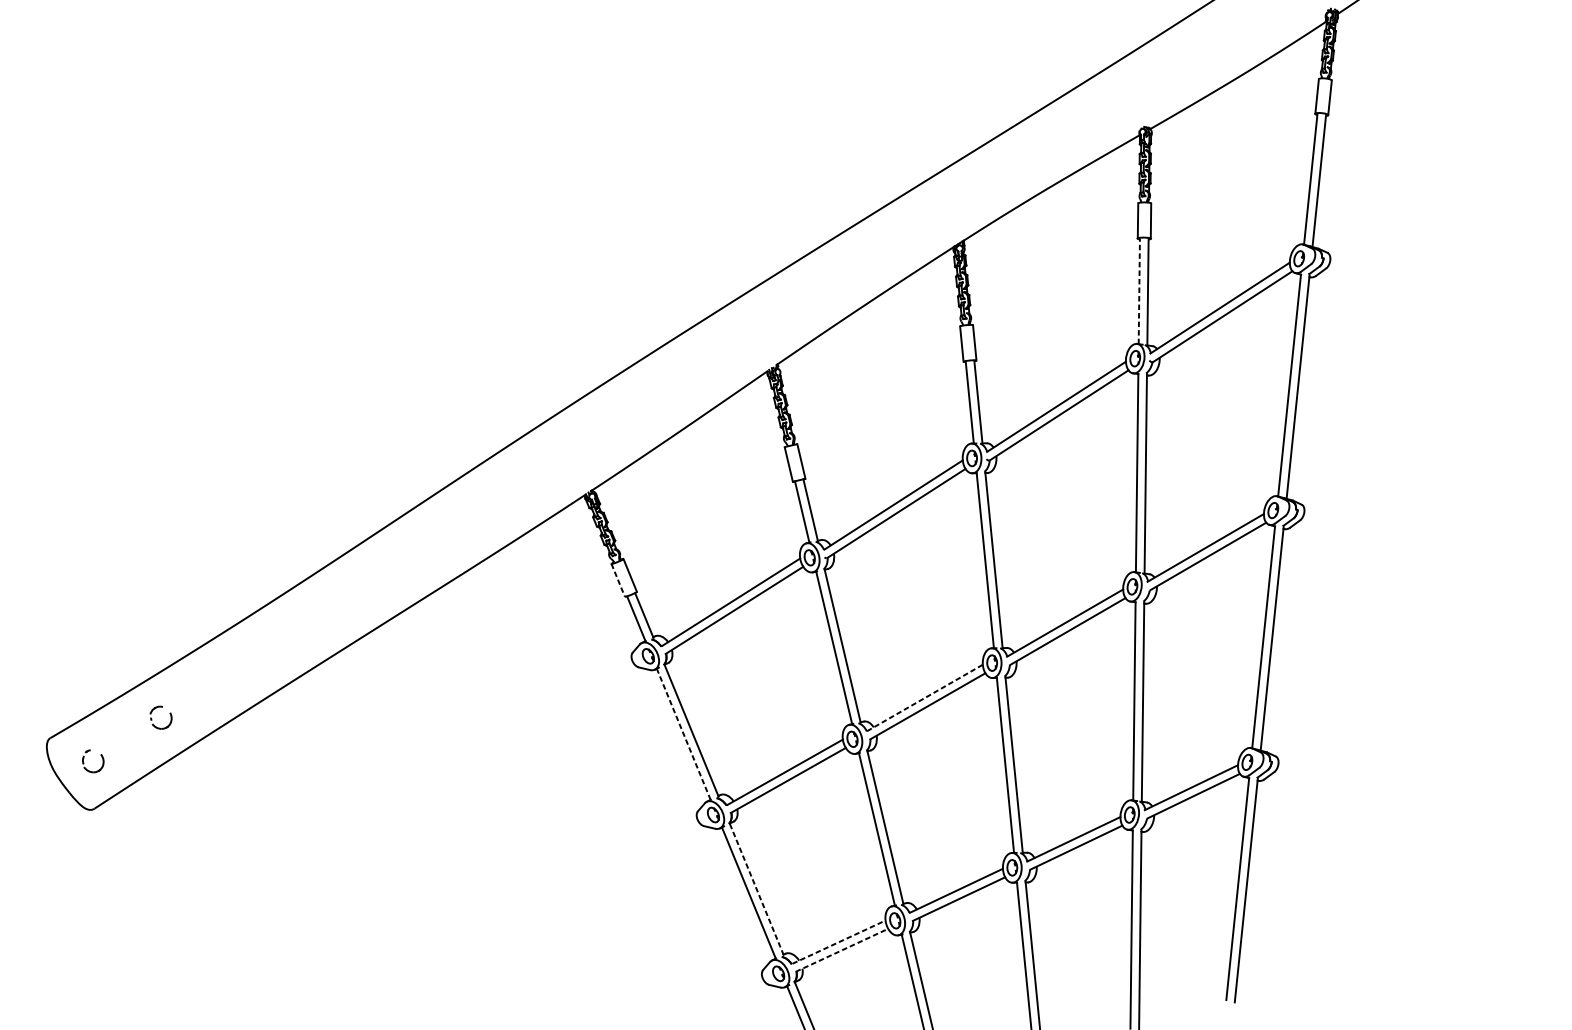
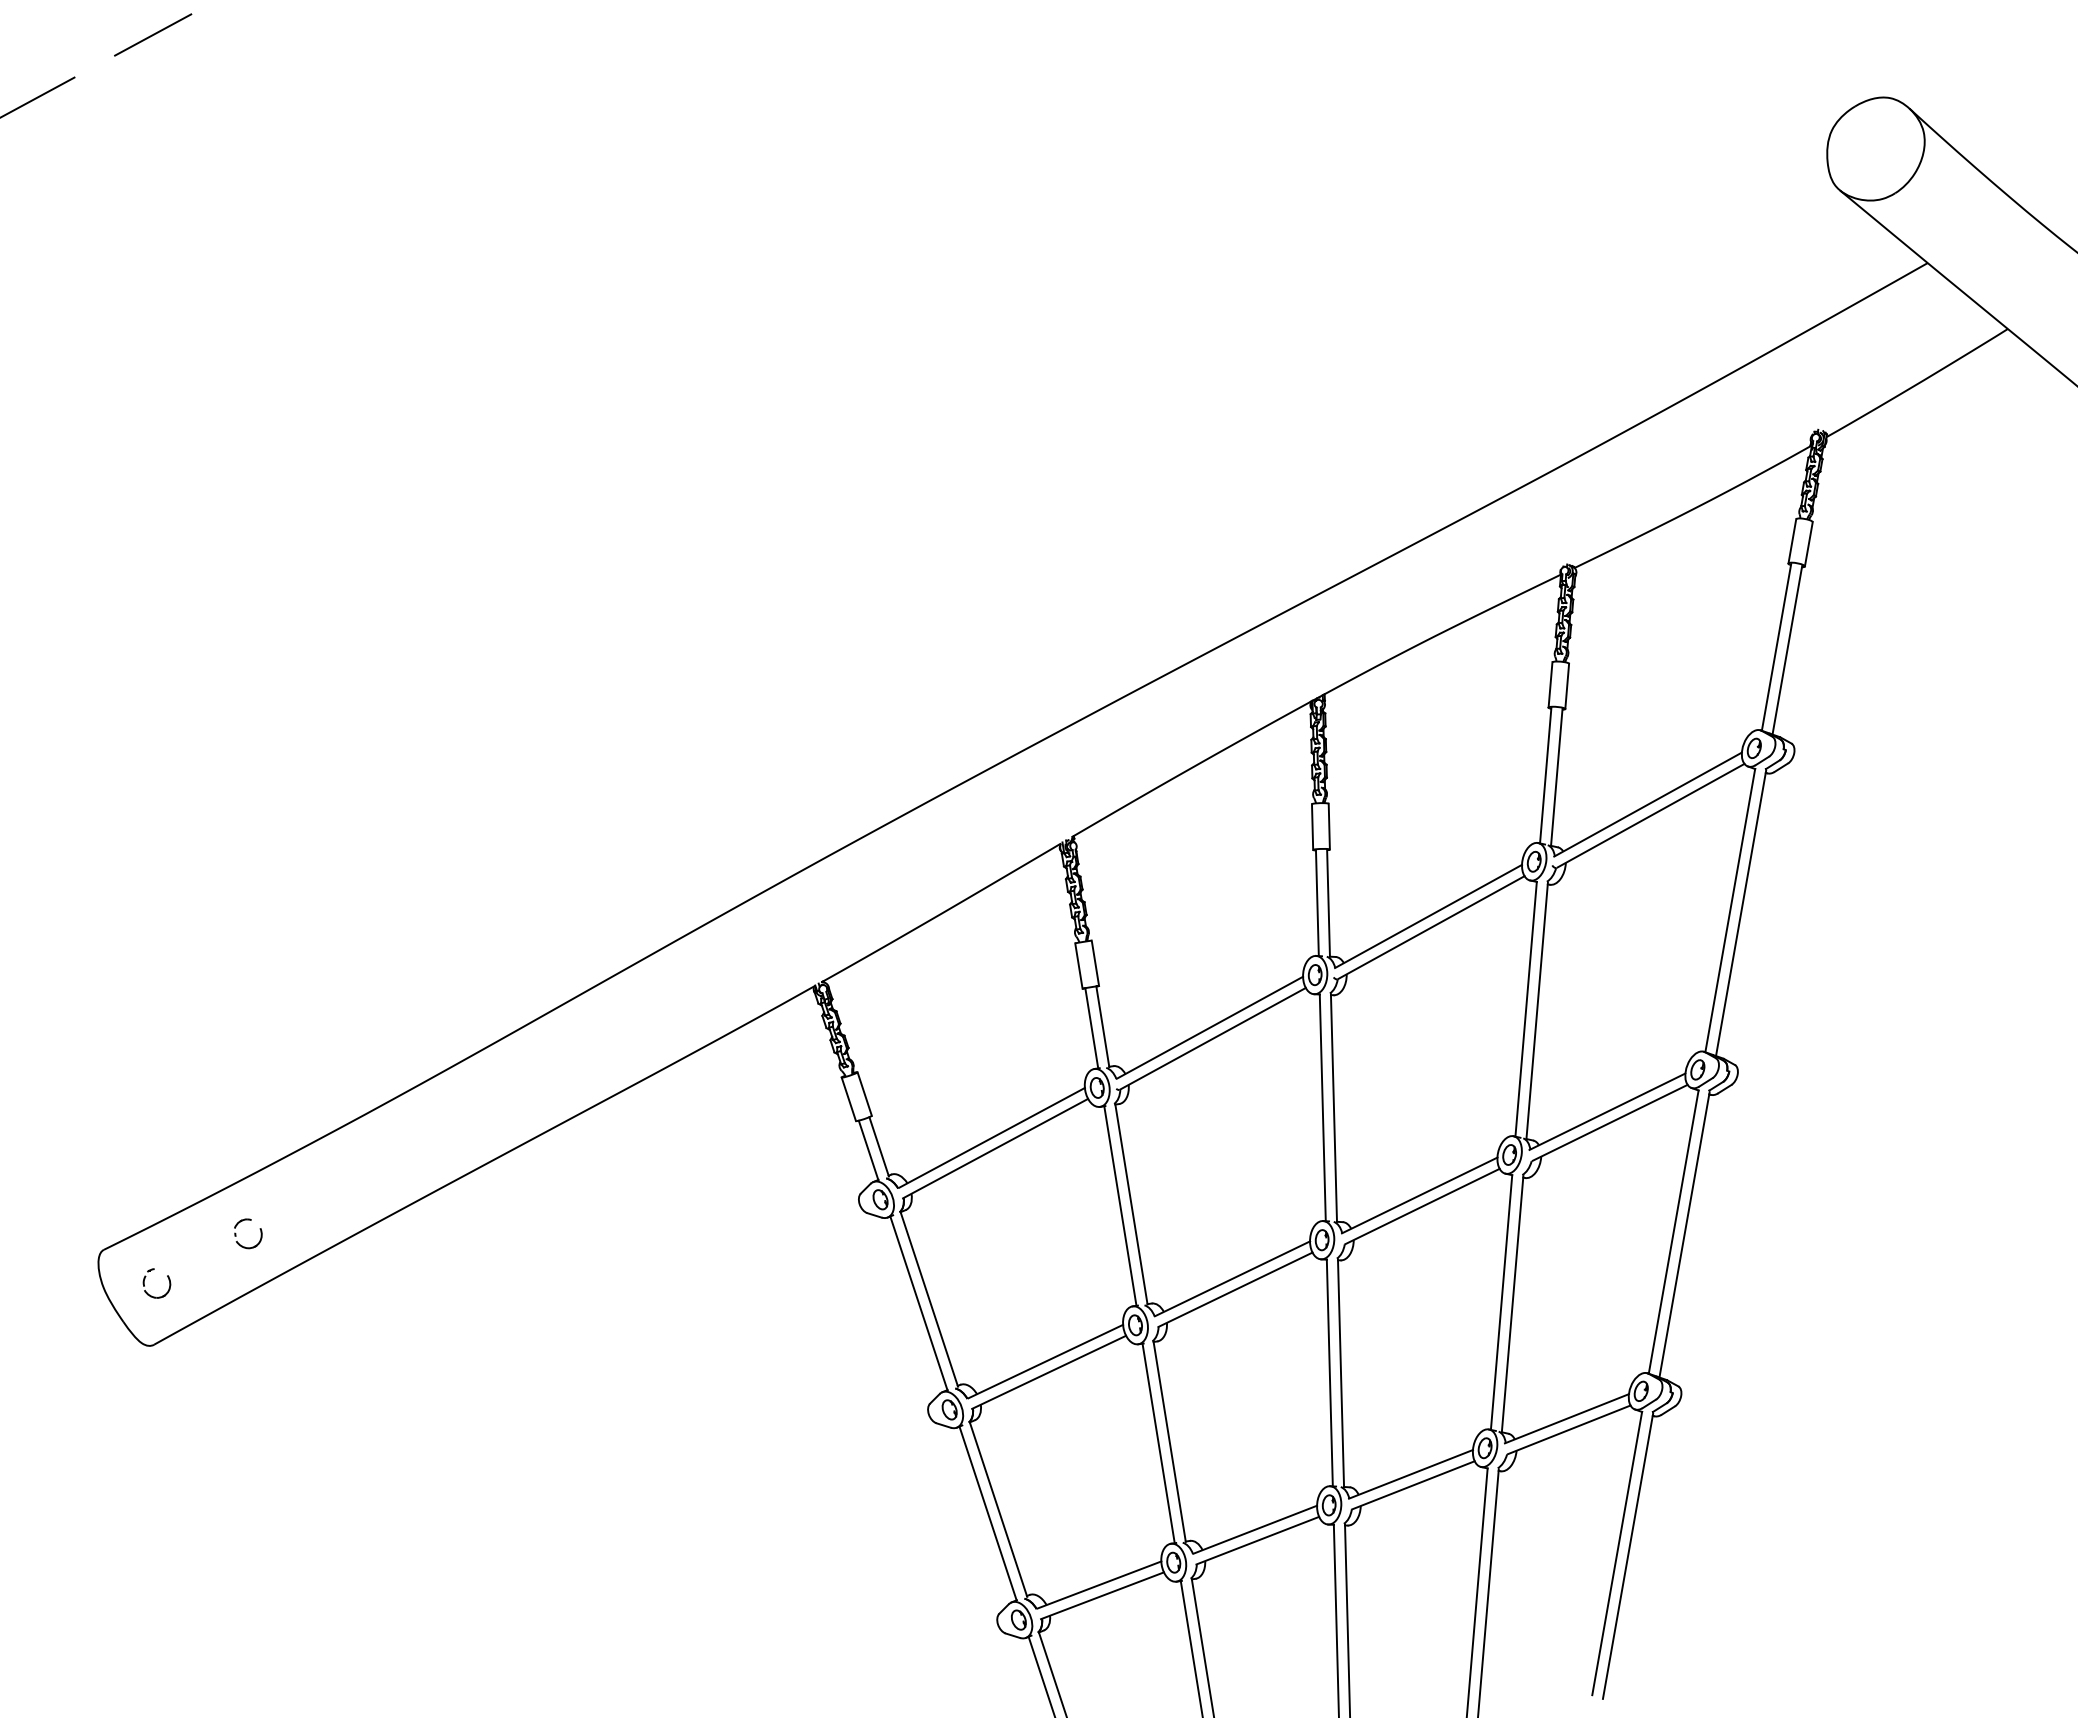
line: (1139, 291) -> (1545, 775), dashed -> solid
line: (617, 580) -> (848, 1099), dashed -> solid
line: (924, 697) -> (1232, 1278), dashed -> solid
line: (683, 733) -> (918, 1302), dashed -> solid
line: (756, 889) -> (998, 1509), dashed -> solid
line: (839, 941) -> (1099, 1584), dashed -> solid
line: (841, 950) -> (1102, 1595), dashed -> solid

